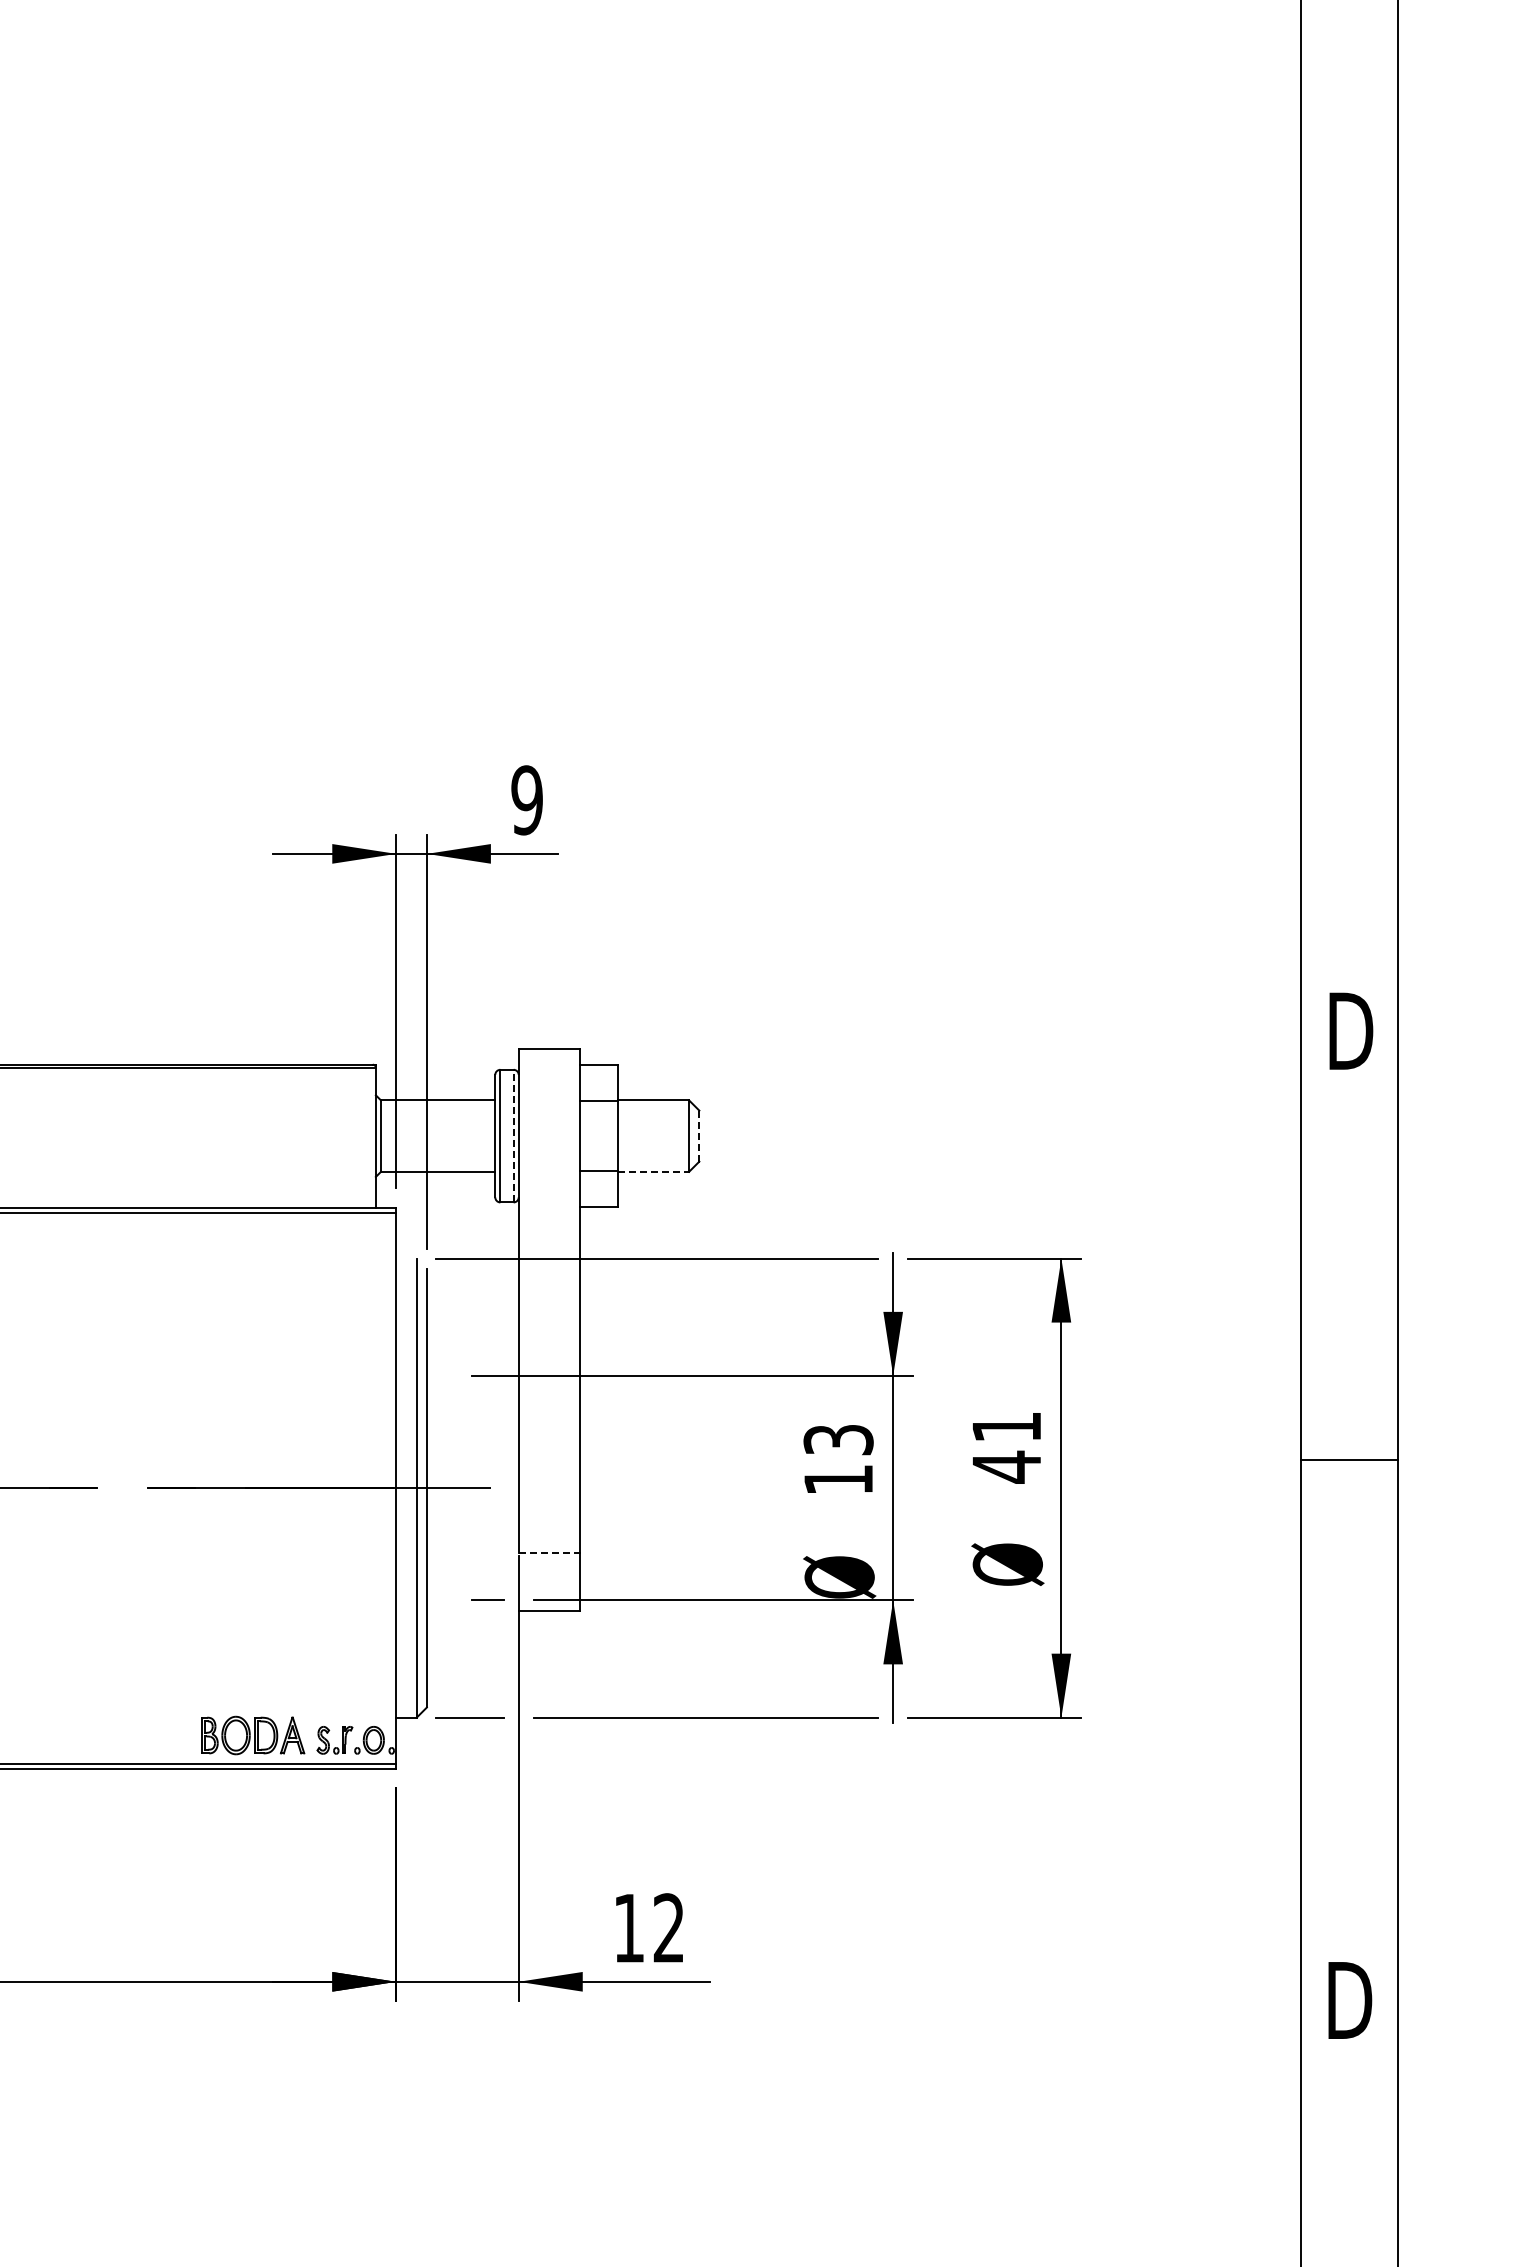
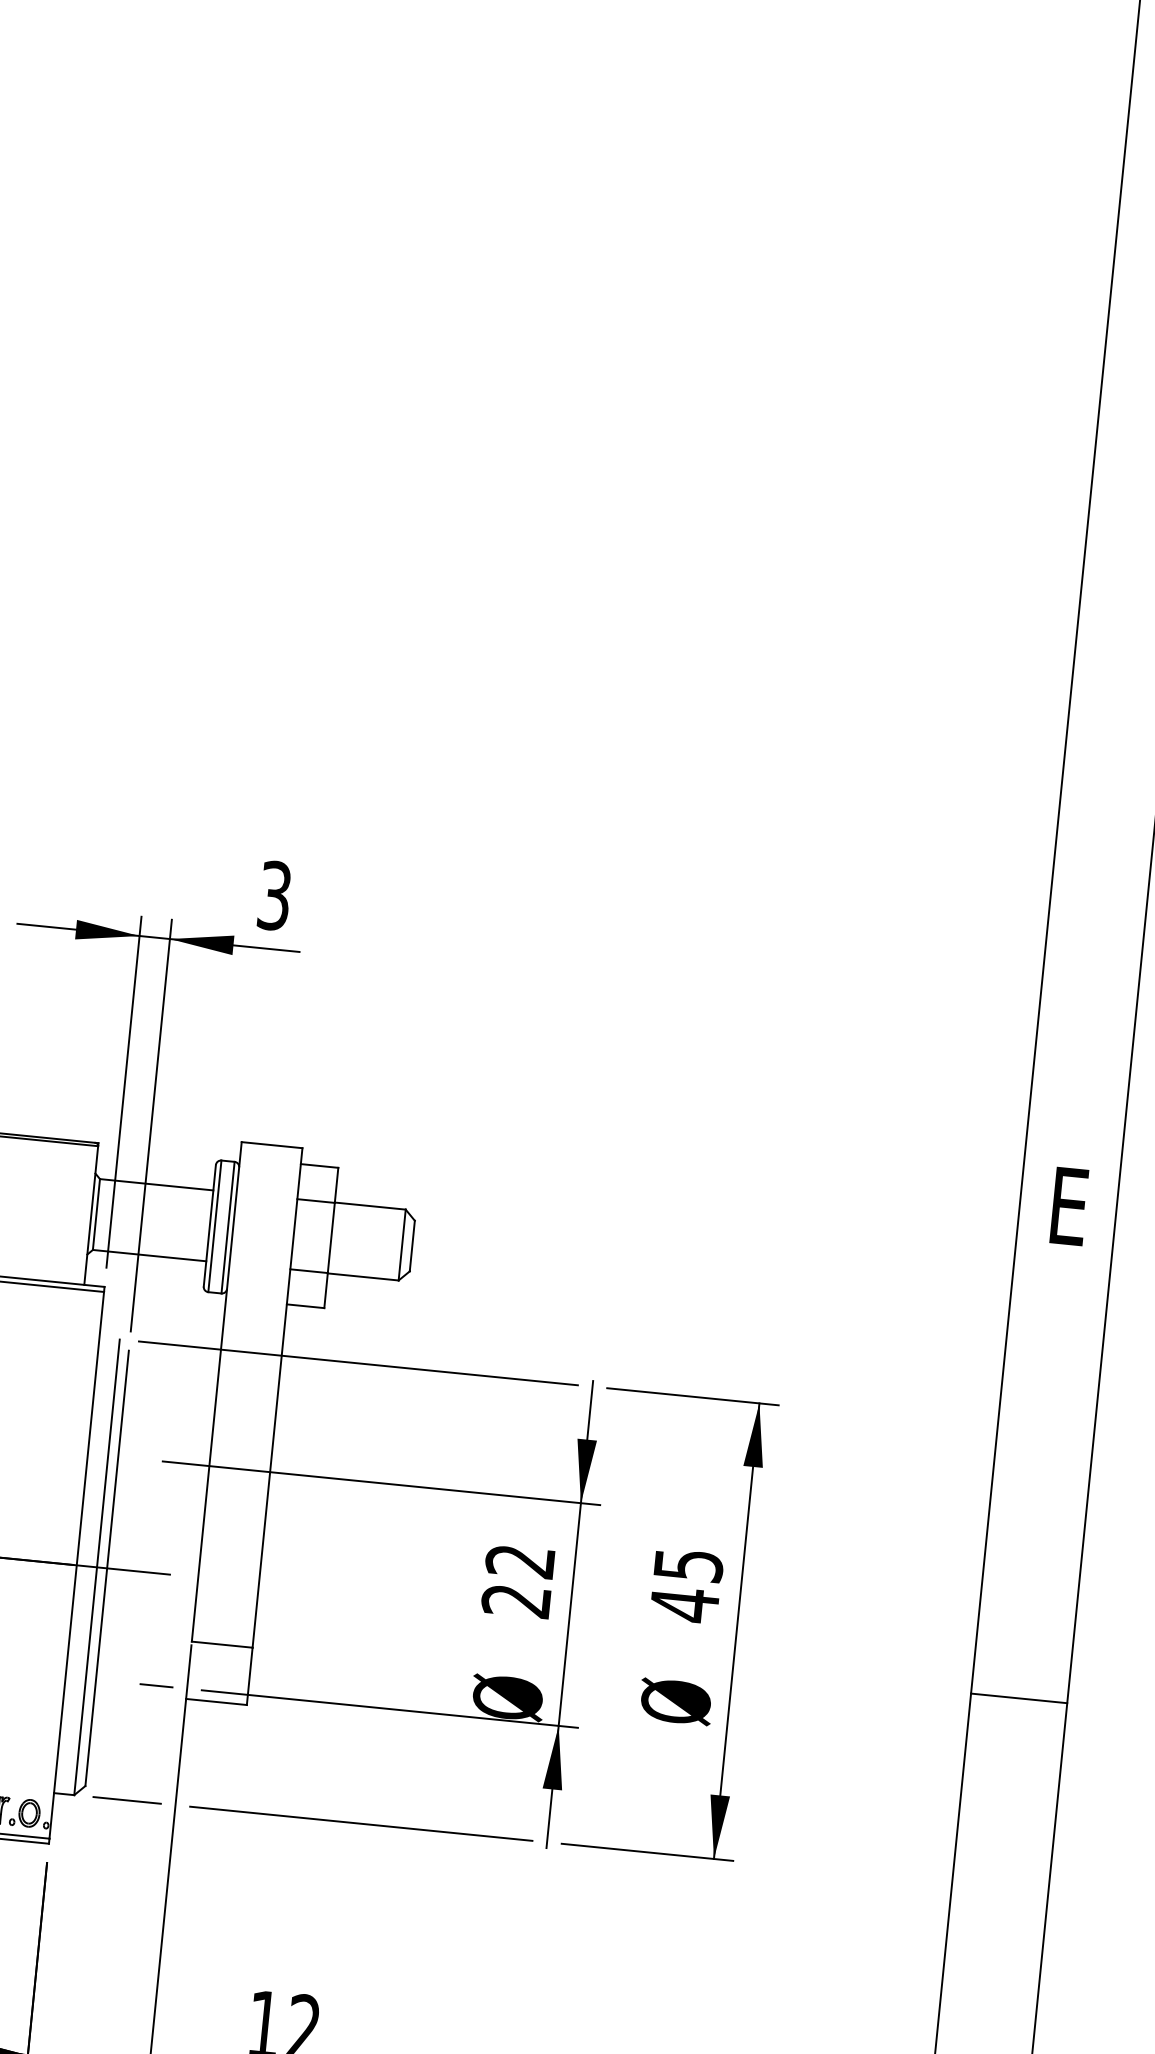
text: (526, 800) -> (274, 895), 9 -> 3
text: (1351, 1030) -> (1069, 1205), D -> E
line: (513, 1135) -> (227, 1227), dashed -> solid
line: (699, 1136) -> (412, 1246), dashed -> solid
line: (653, 1171) -> (363, 1276), dashed -> solid
text: (1006, 1427) -> (688, 1565), 41 -> 45
text: (838, 1460) -> (518, 1581), 13 -> 22
line: (1349, 1460) -> (1018, 1698), moved
line: (549, 1552) -> (222, 1644), dashed -> solid

